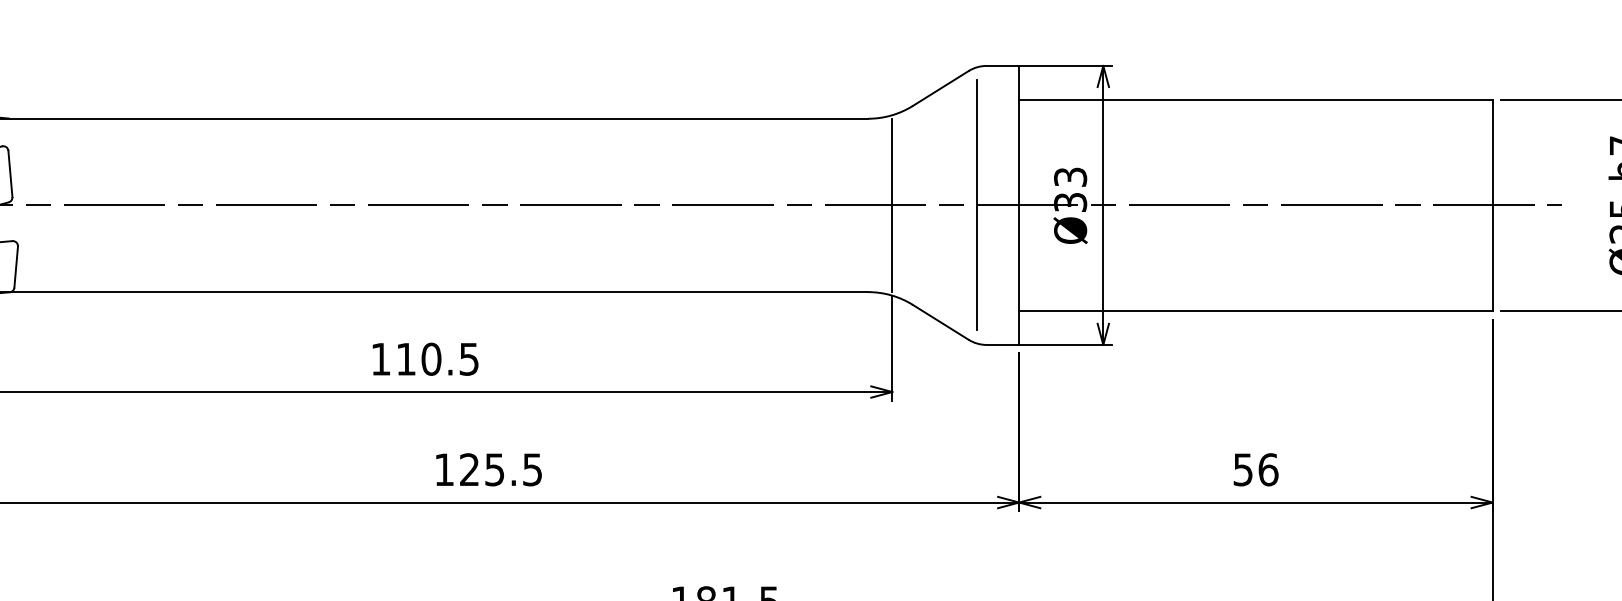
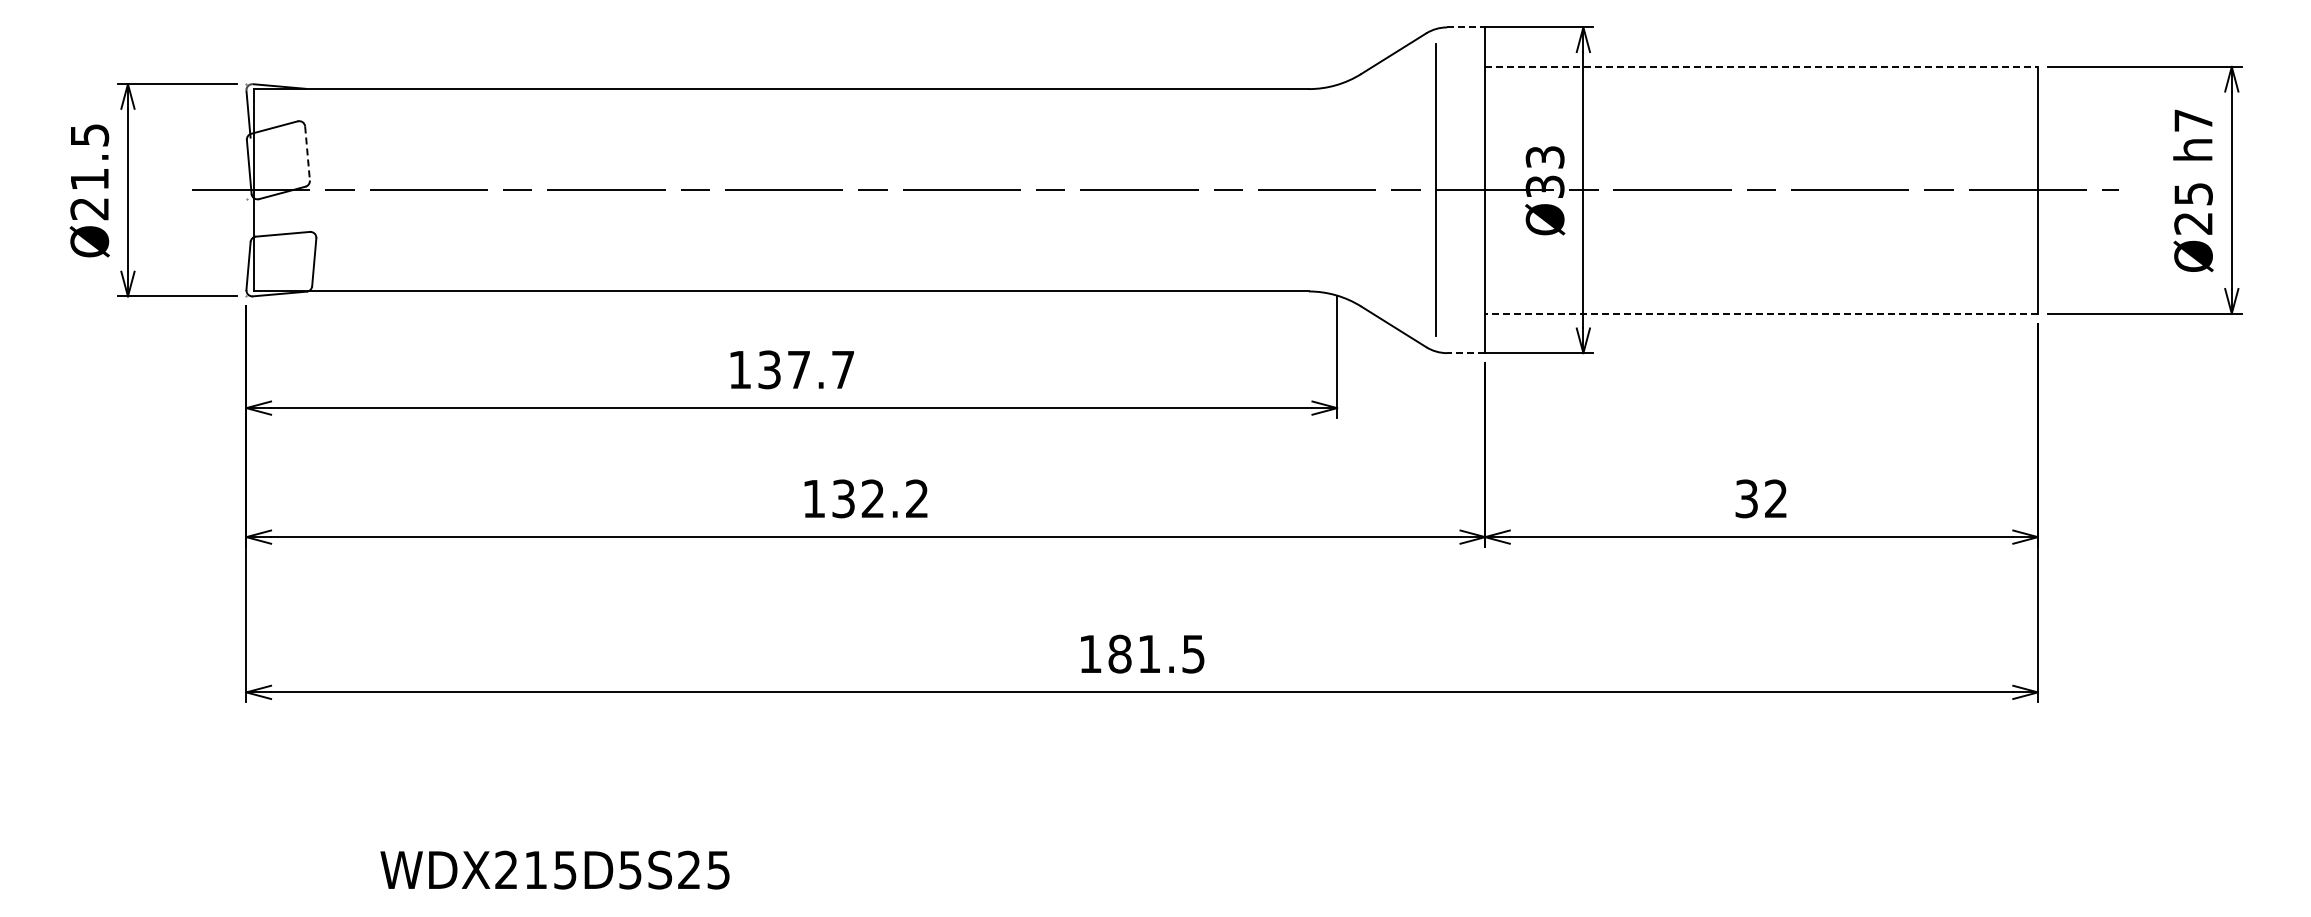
line: (1003, 65) -> (1466, 27), solid -> dashed
line: (1256, 99) -> (1762, 66), solid -> dashed
line: (10, 174) -> (307, 154), solid -> dashed
line: (892, 205) -> (1337, 190), removed
line: (1255, 310) -> (1761, 313), solid -> dashed
line: (1002, 345) -> (1465, 353), solid -> dashed
text: (436, 358) -> (805, 369), 110.5 -> 137.7
text: (500, 469) -> (879, 498), 125.5 -> 132.2
text: (1256, 469) -> (1762, 498), 56 -> 32

